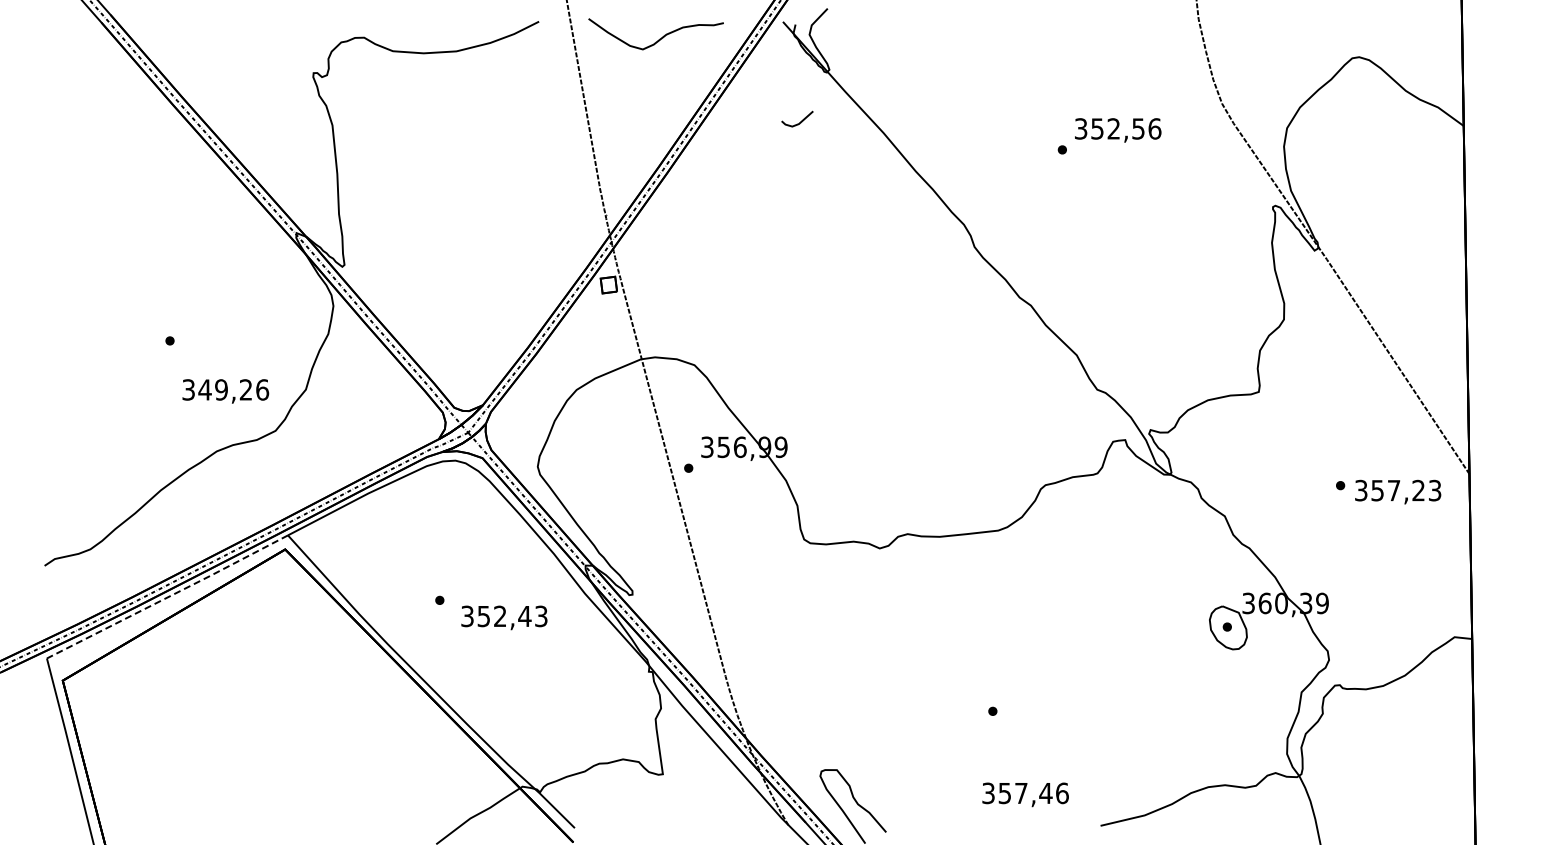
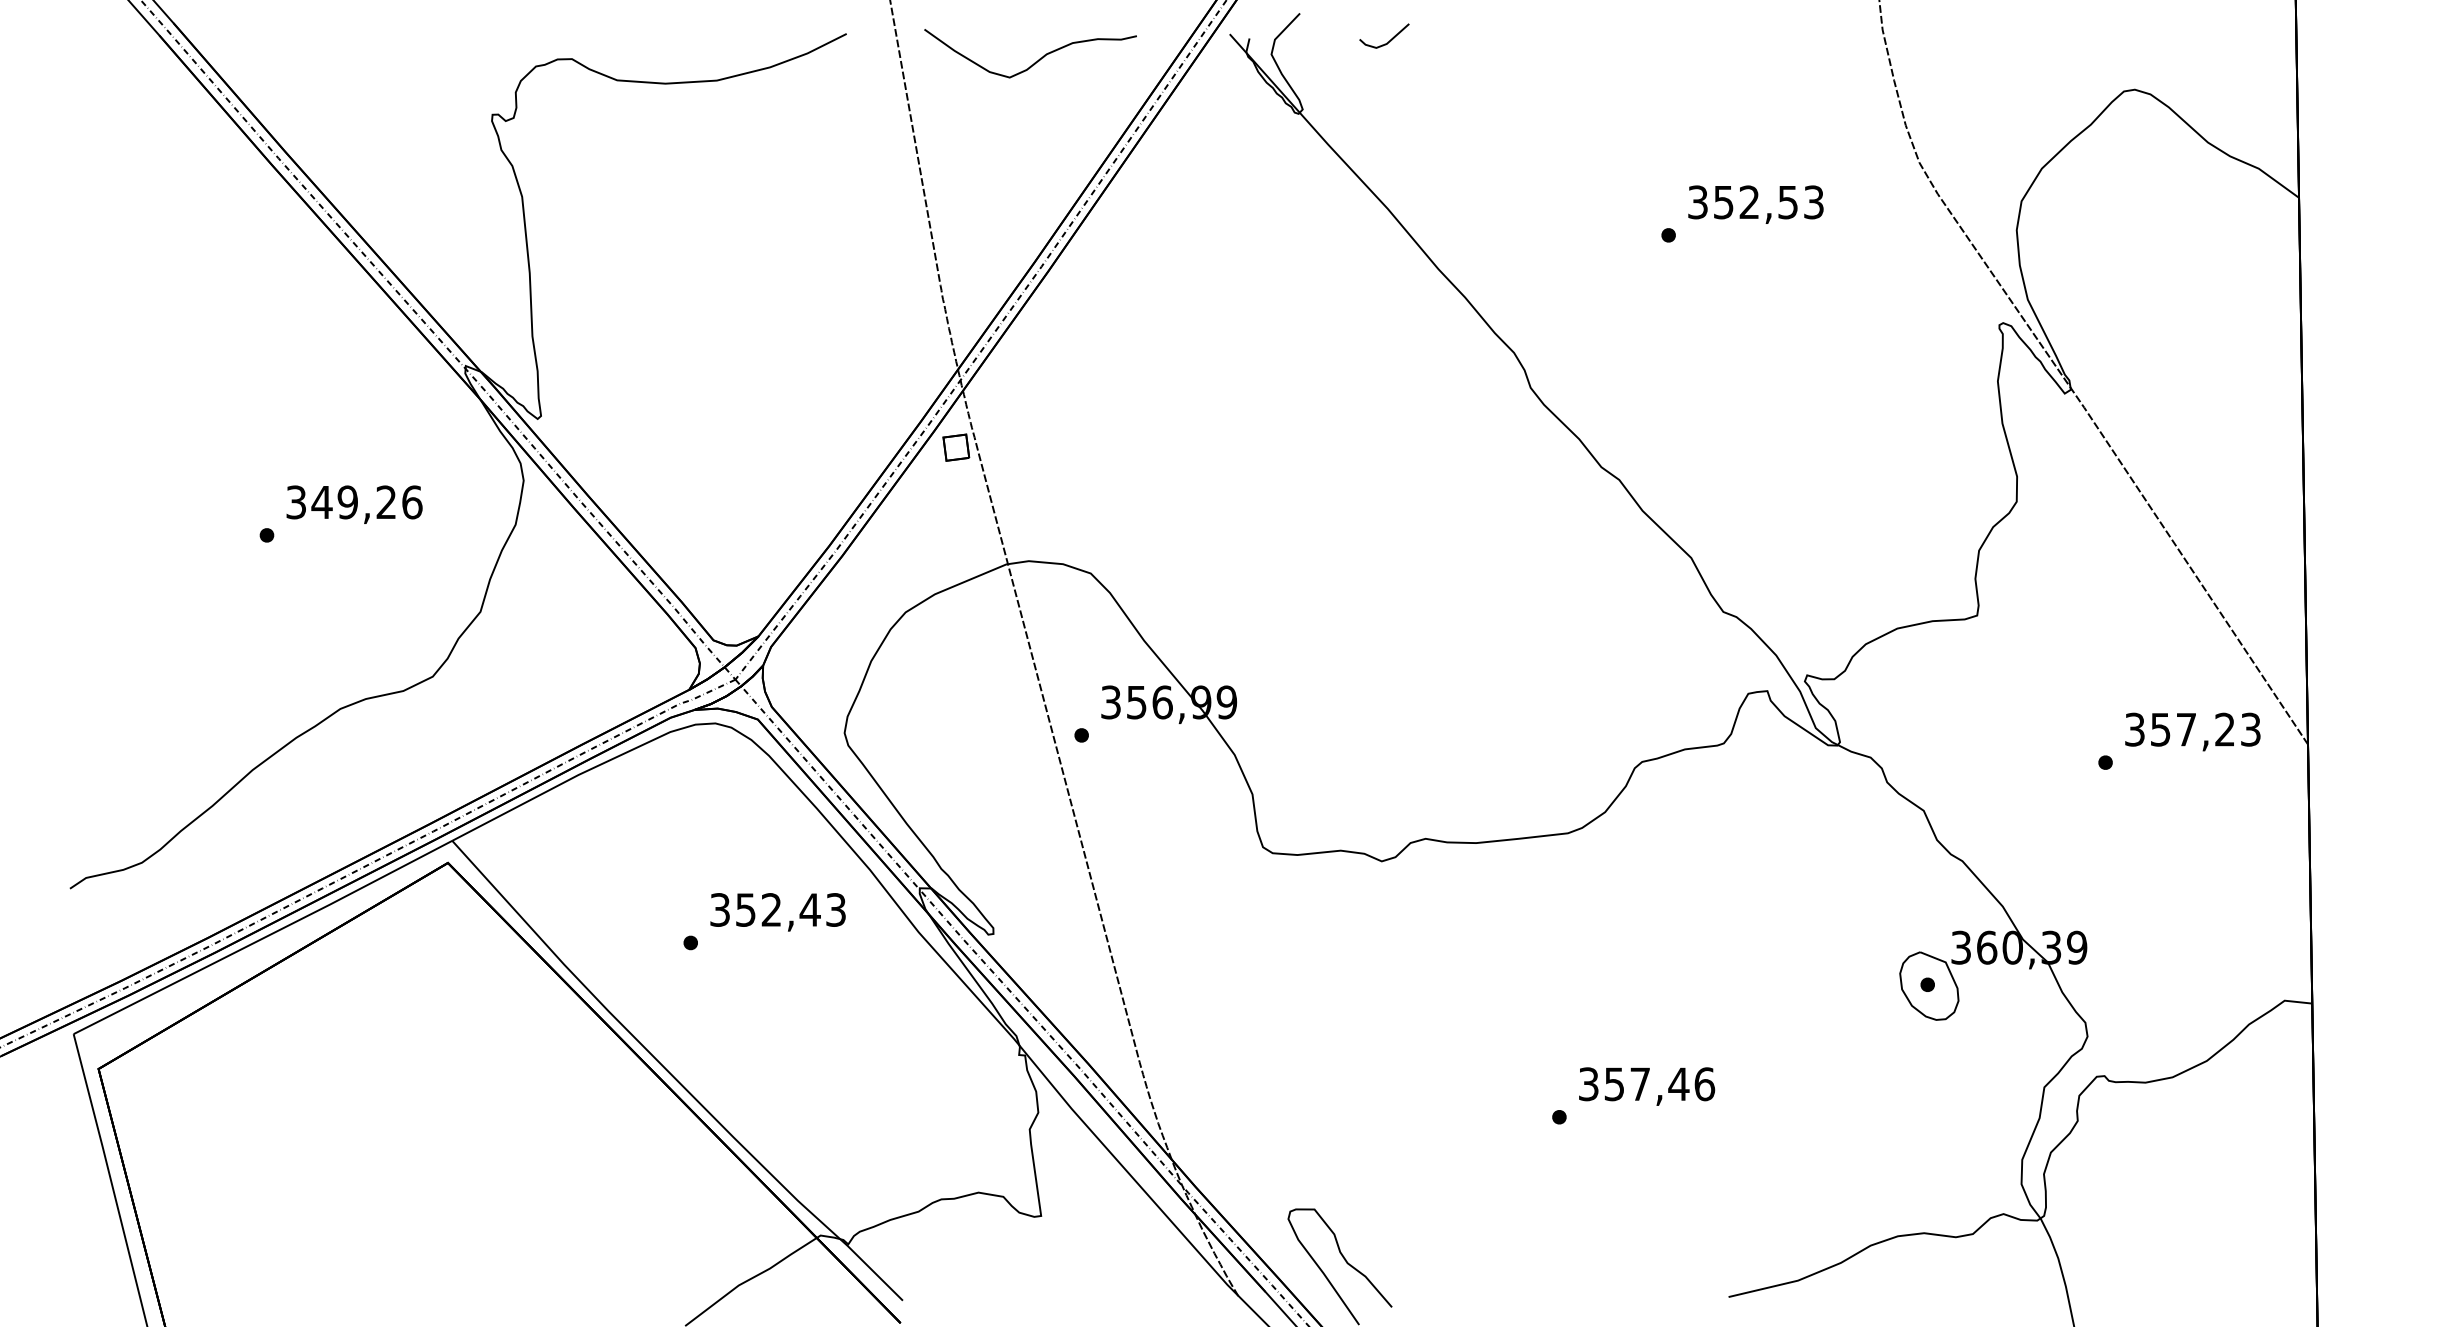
line: (800, 121) -> (1389, 39), moved
text: (1154, 128) -> (1813, 201), 352,56 -> 352,53
text: (225, 391) -> (354, 504), moved
text: (1398, 491) -> (2193, 731), moved
line: (168, 597) -> (264, 938), dashed -> solid
text: (504, 617) -> (778, 911), moved
text: (1025, 794) -> (1646, 1086), moved

